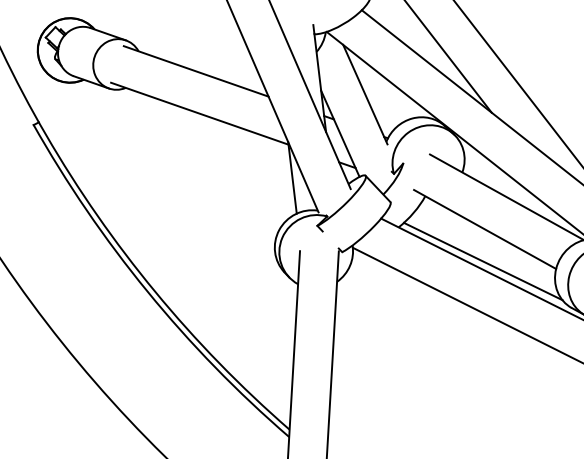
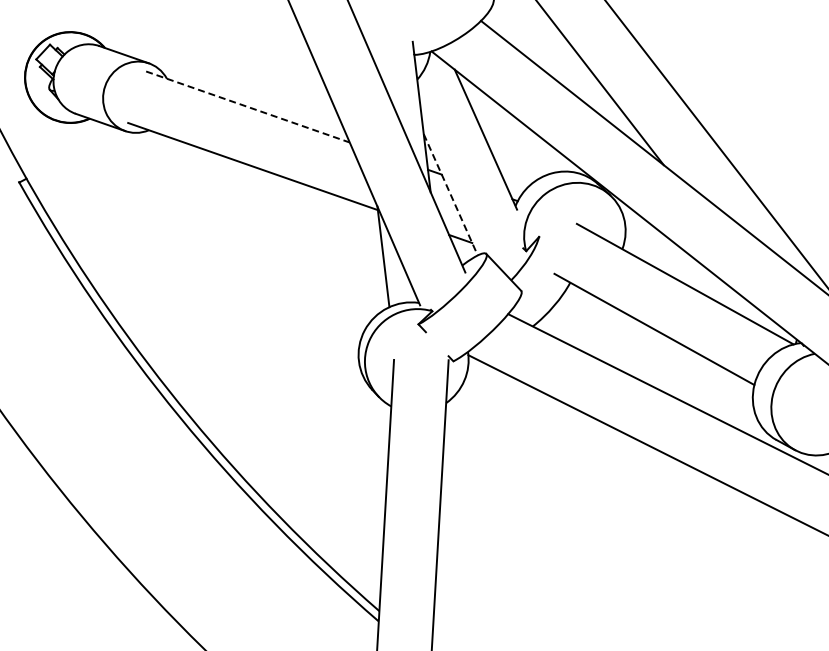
line: (195, 71) -> (247, 107), solid -> dashed
line: (340, 134) -> (450, 195), solid -> dashed
line: (483, 261) -> (651, 374), removed

